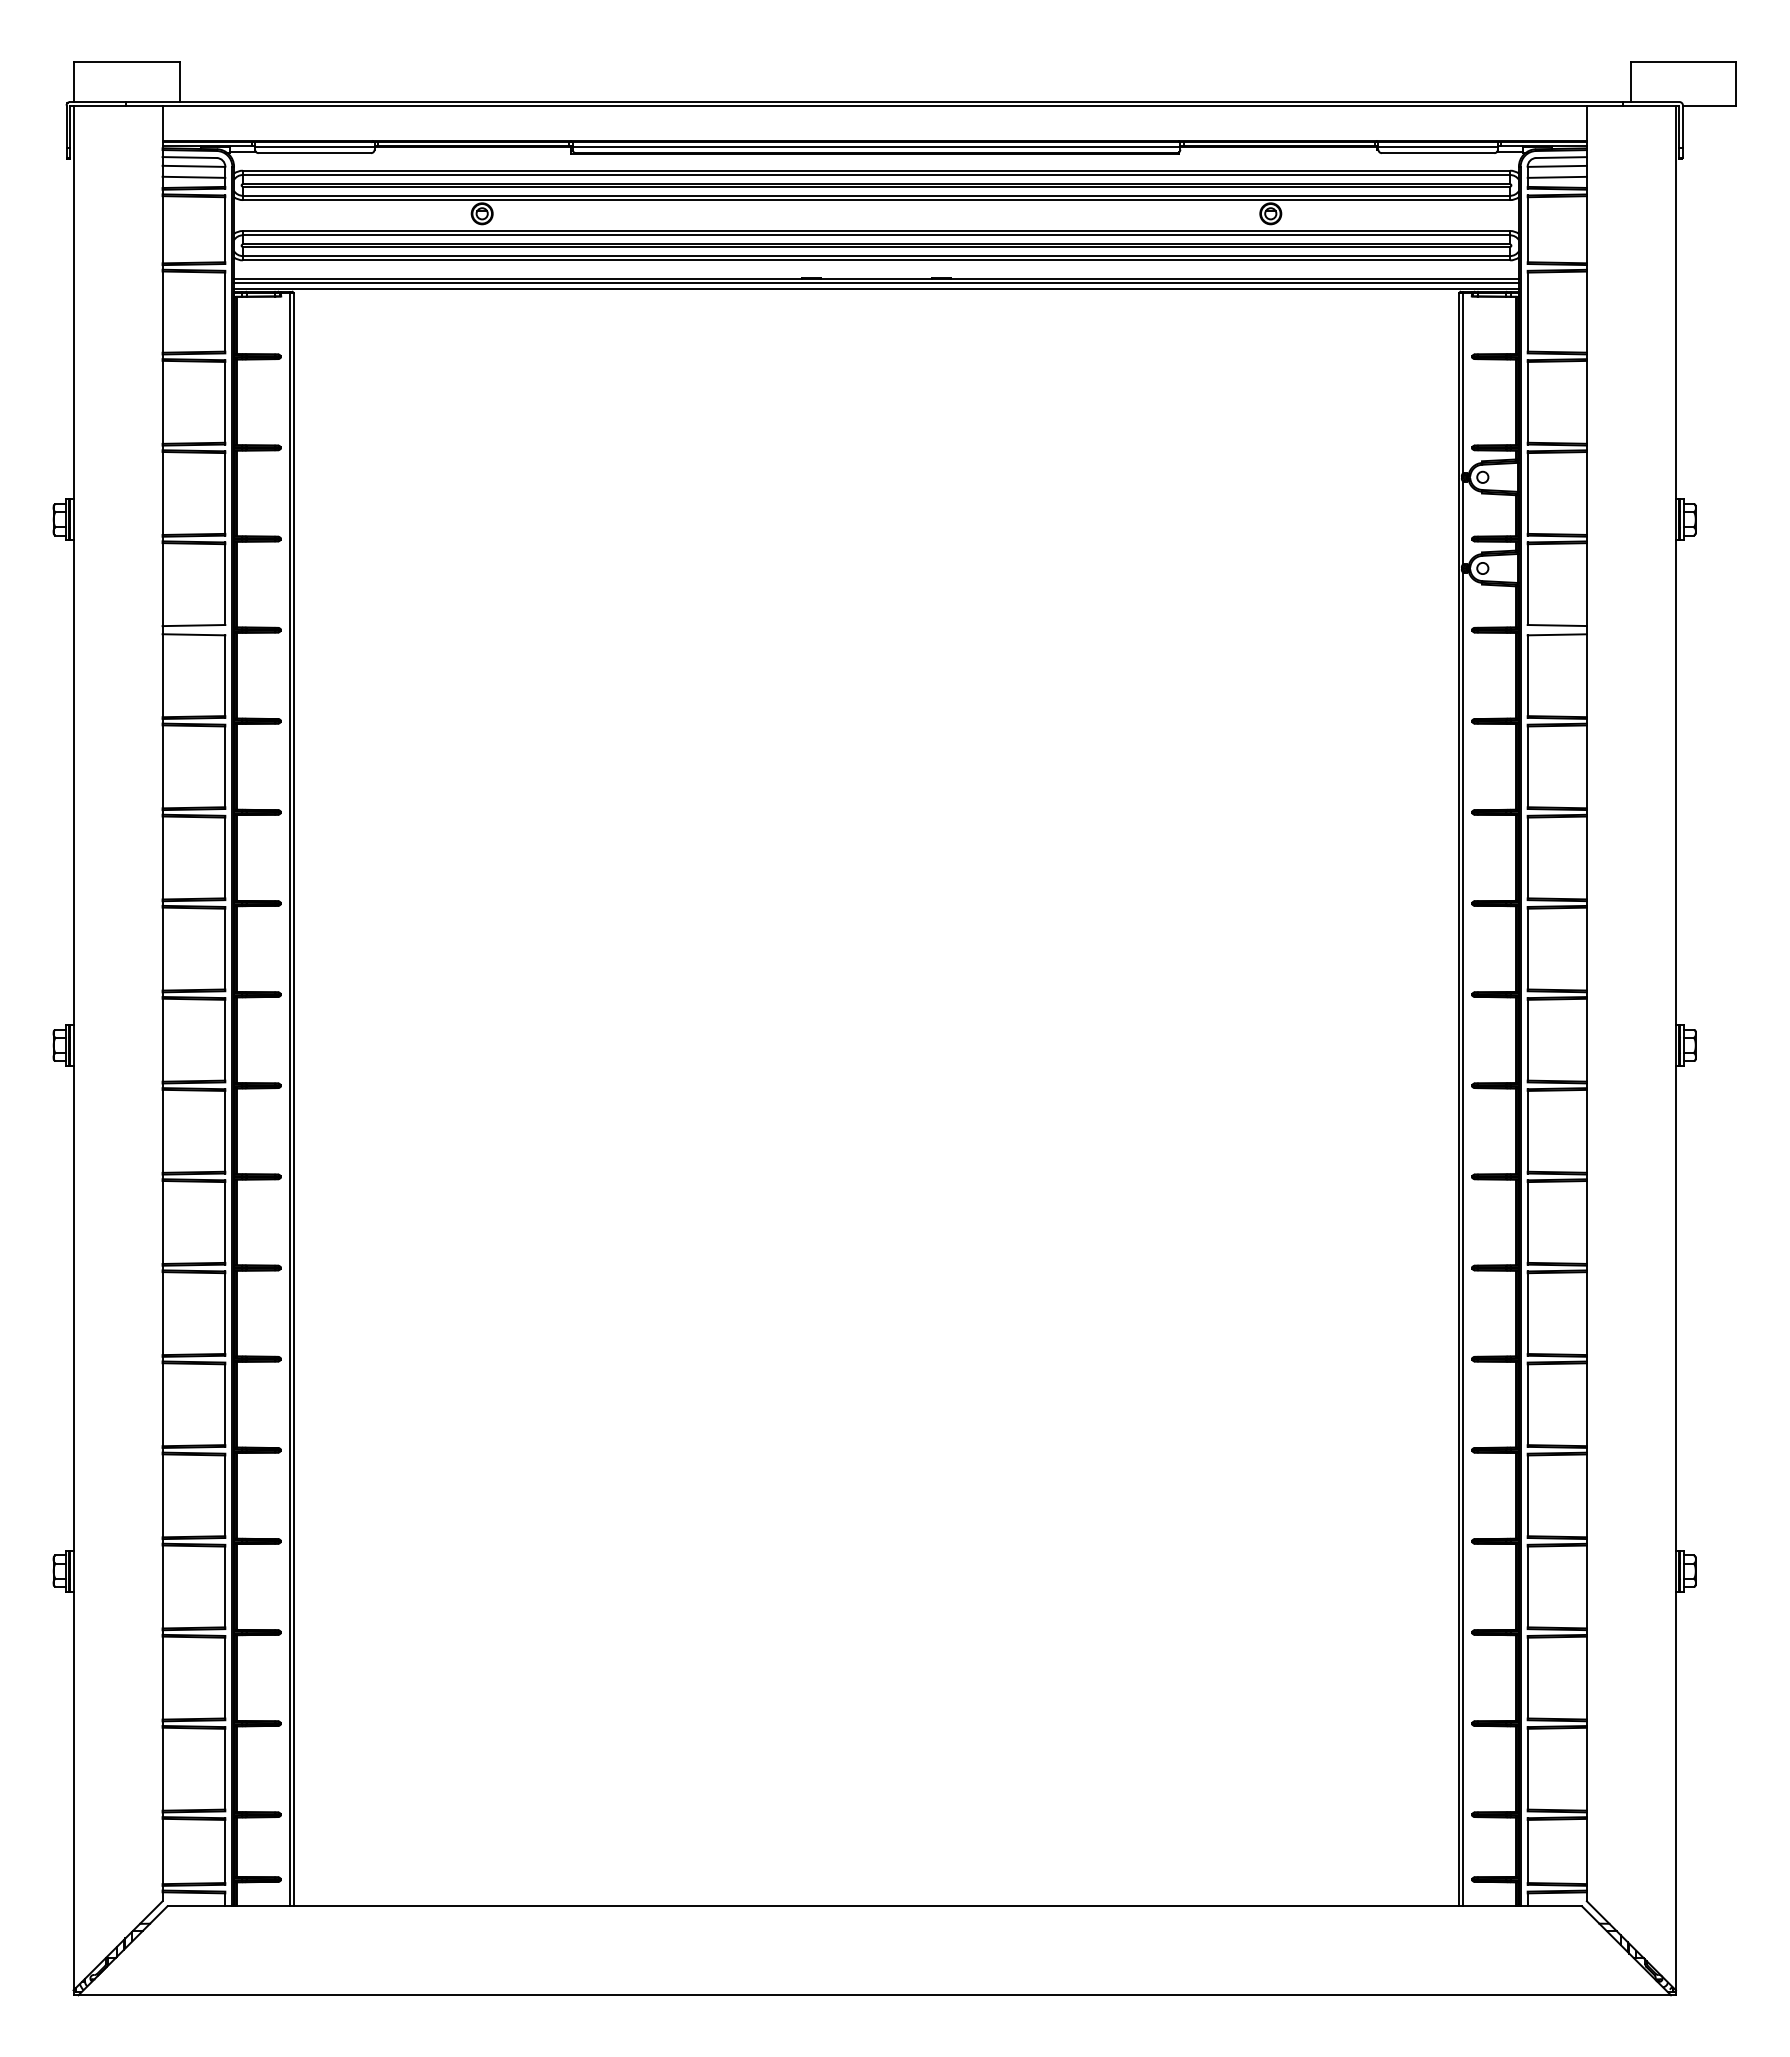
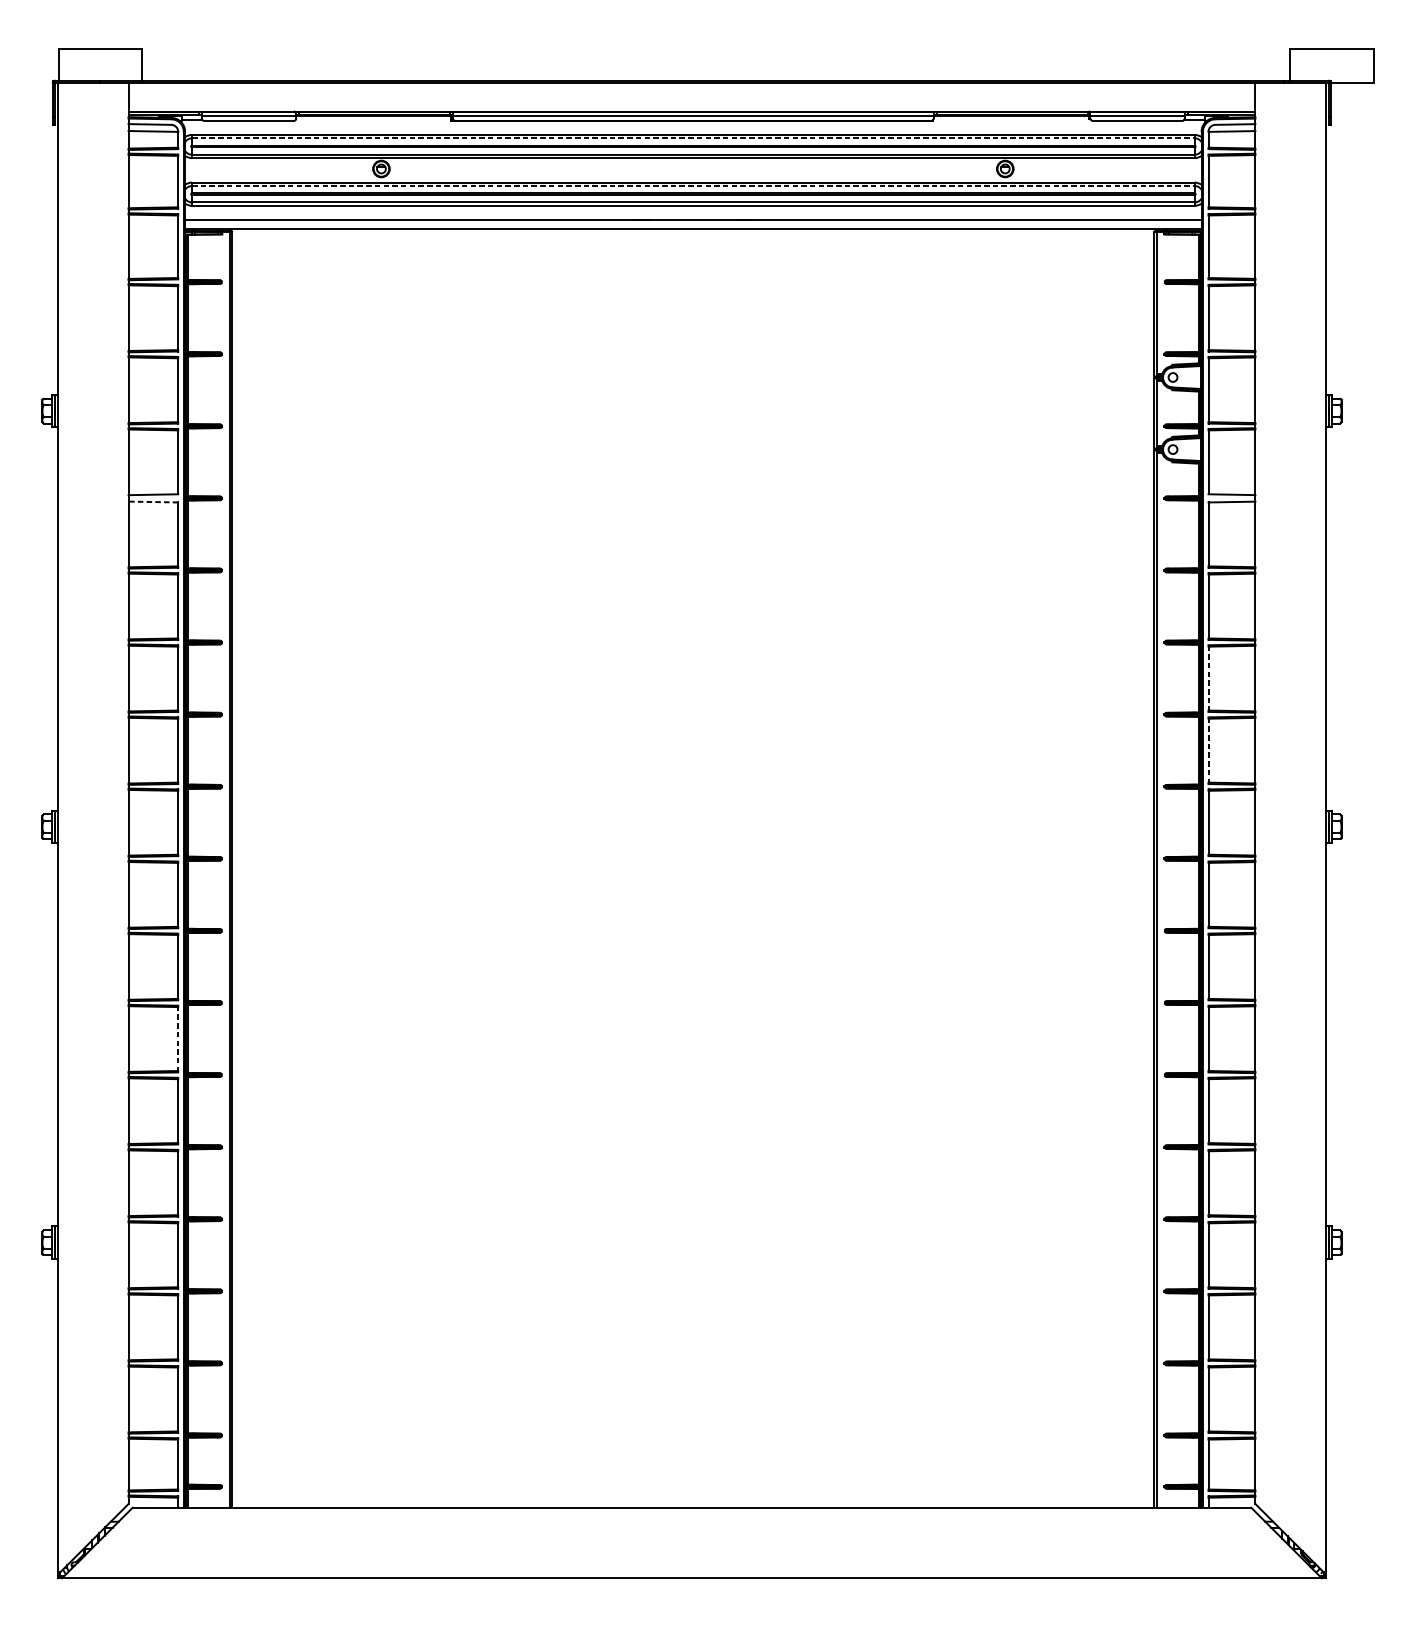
line: (876, 175) -> (693, 138), solid -> dashed
line: (193, 176) -> (153, 139), removed
line: (1556, 176) -> (1231, 139), removed
line: (876, 235) -> (693, 186), solid -> dashed
line: (876, 282) -> (693, 223), removed
line: (193, 634) -> (153, 501), solid -> dashed
line: (1527, 857) -> (1208, 678), solid -> dashed
line: (1527, 948) -> (1208, 750), solid -> dashed
line: (225, 1314) -> (178, 1039), solid -> dashed

